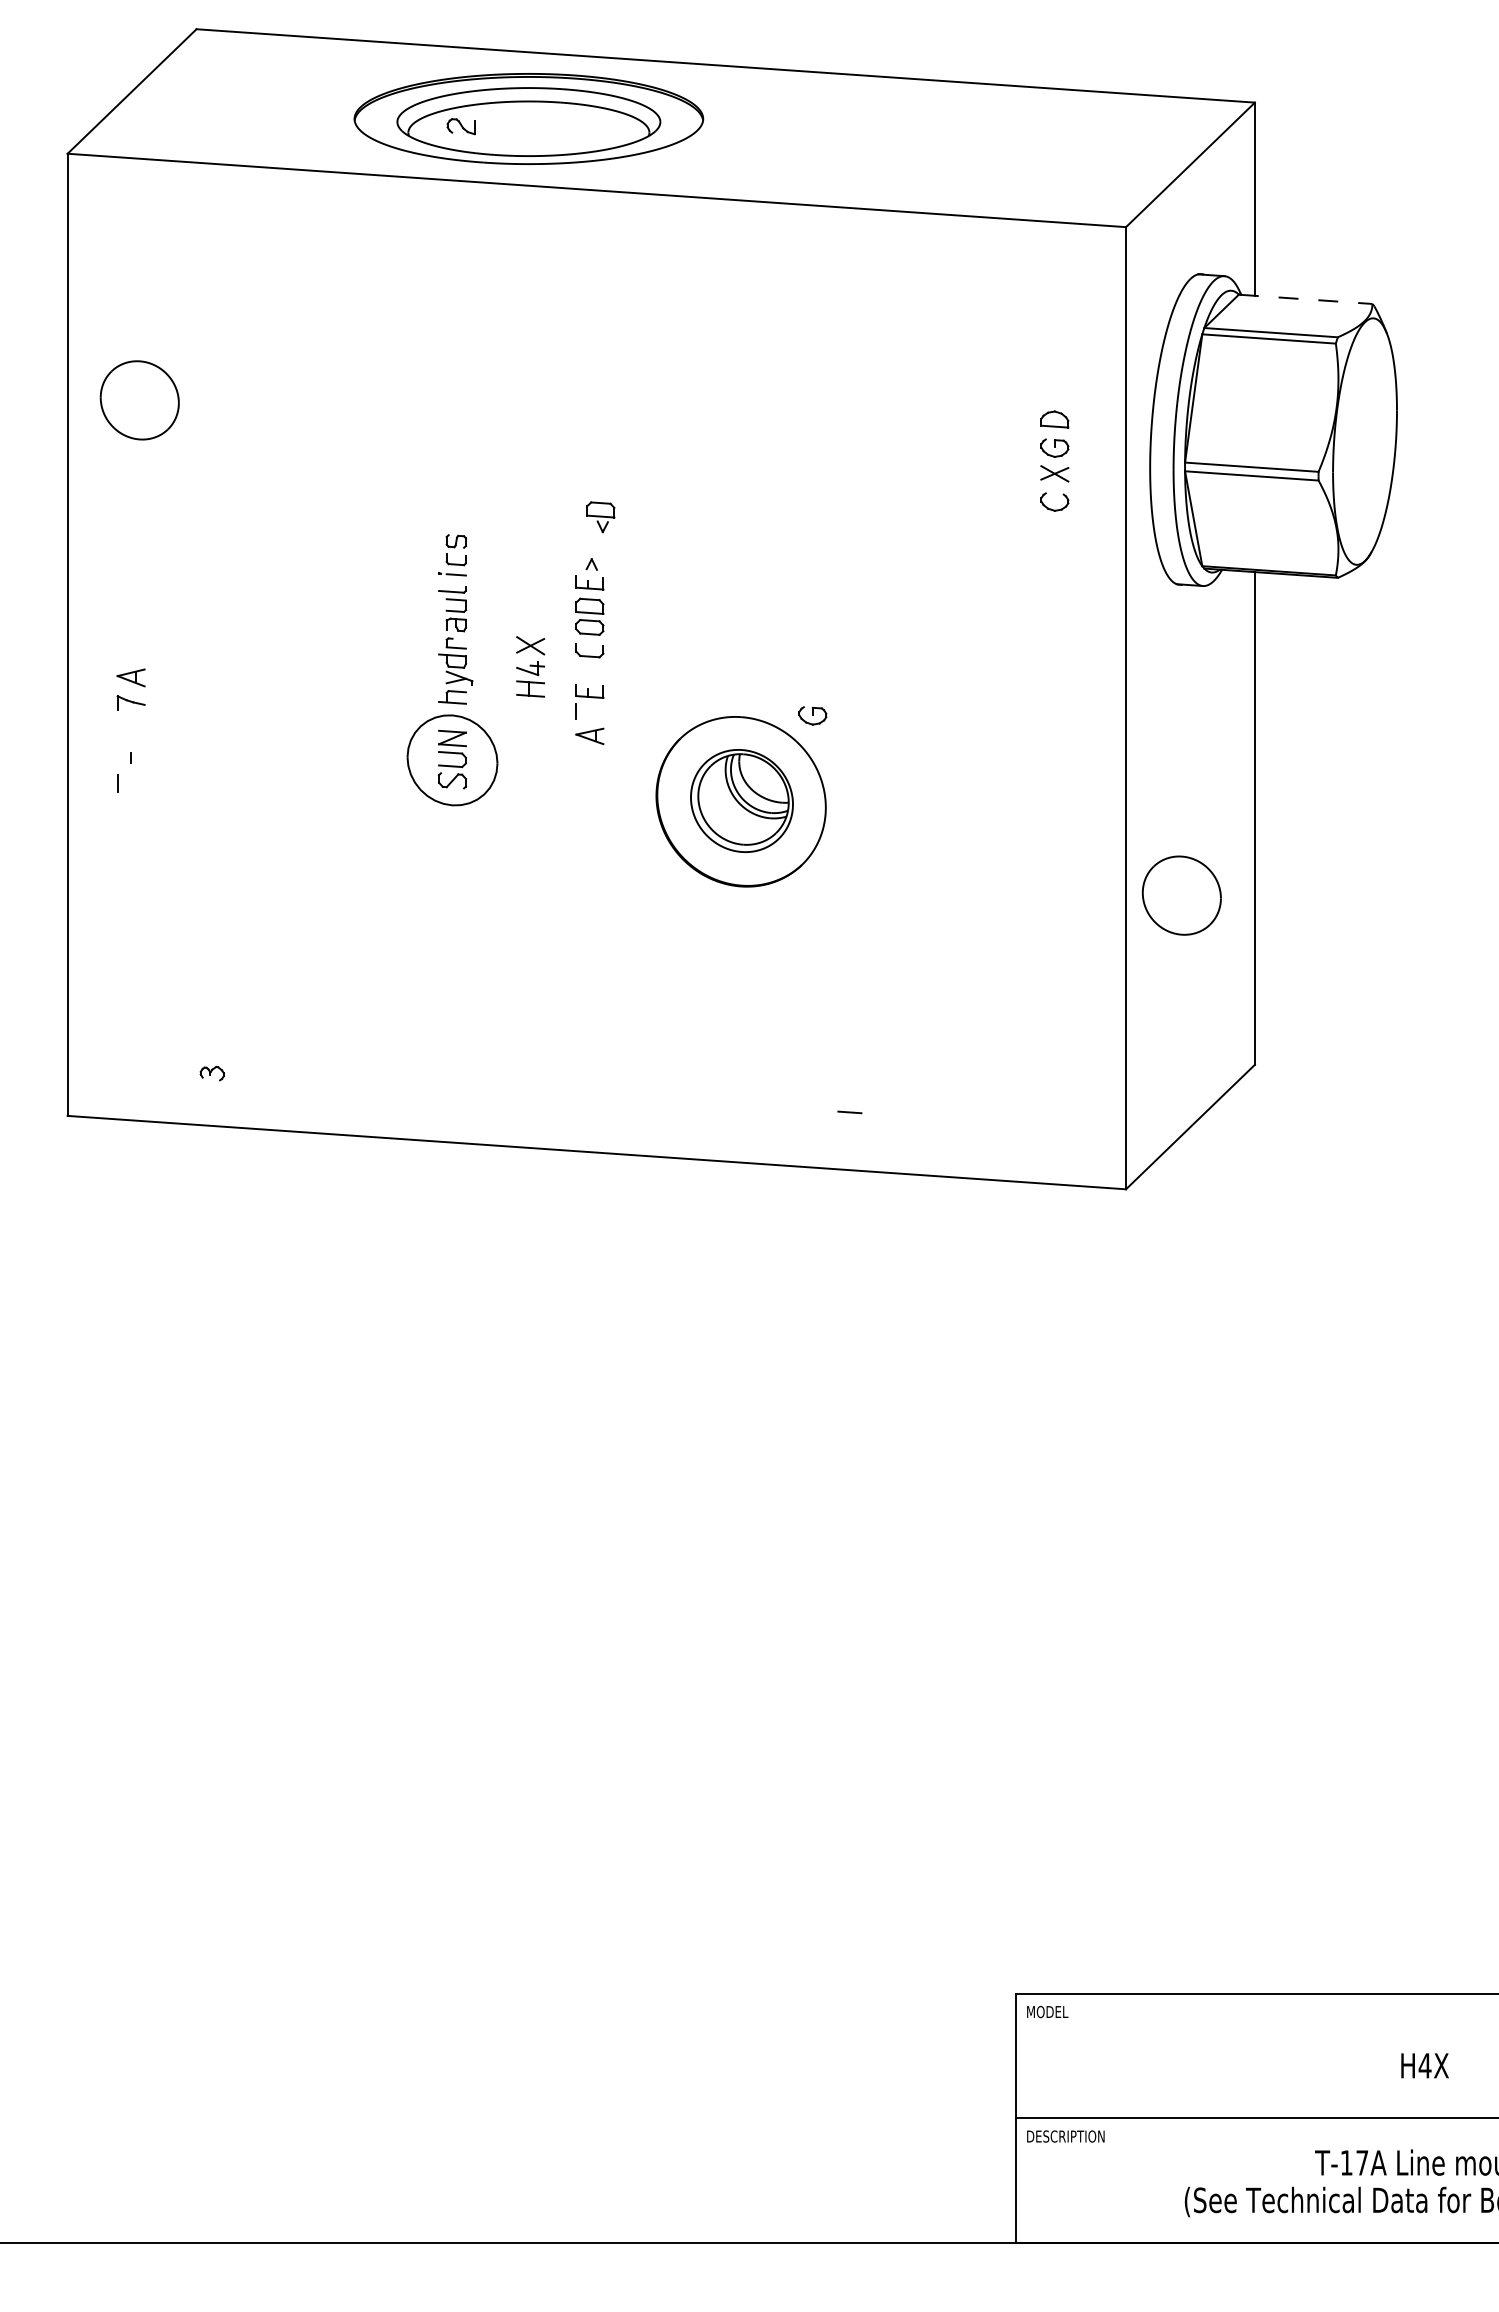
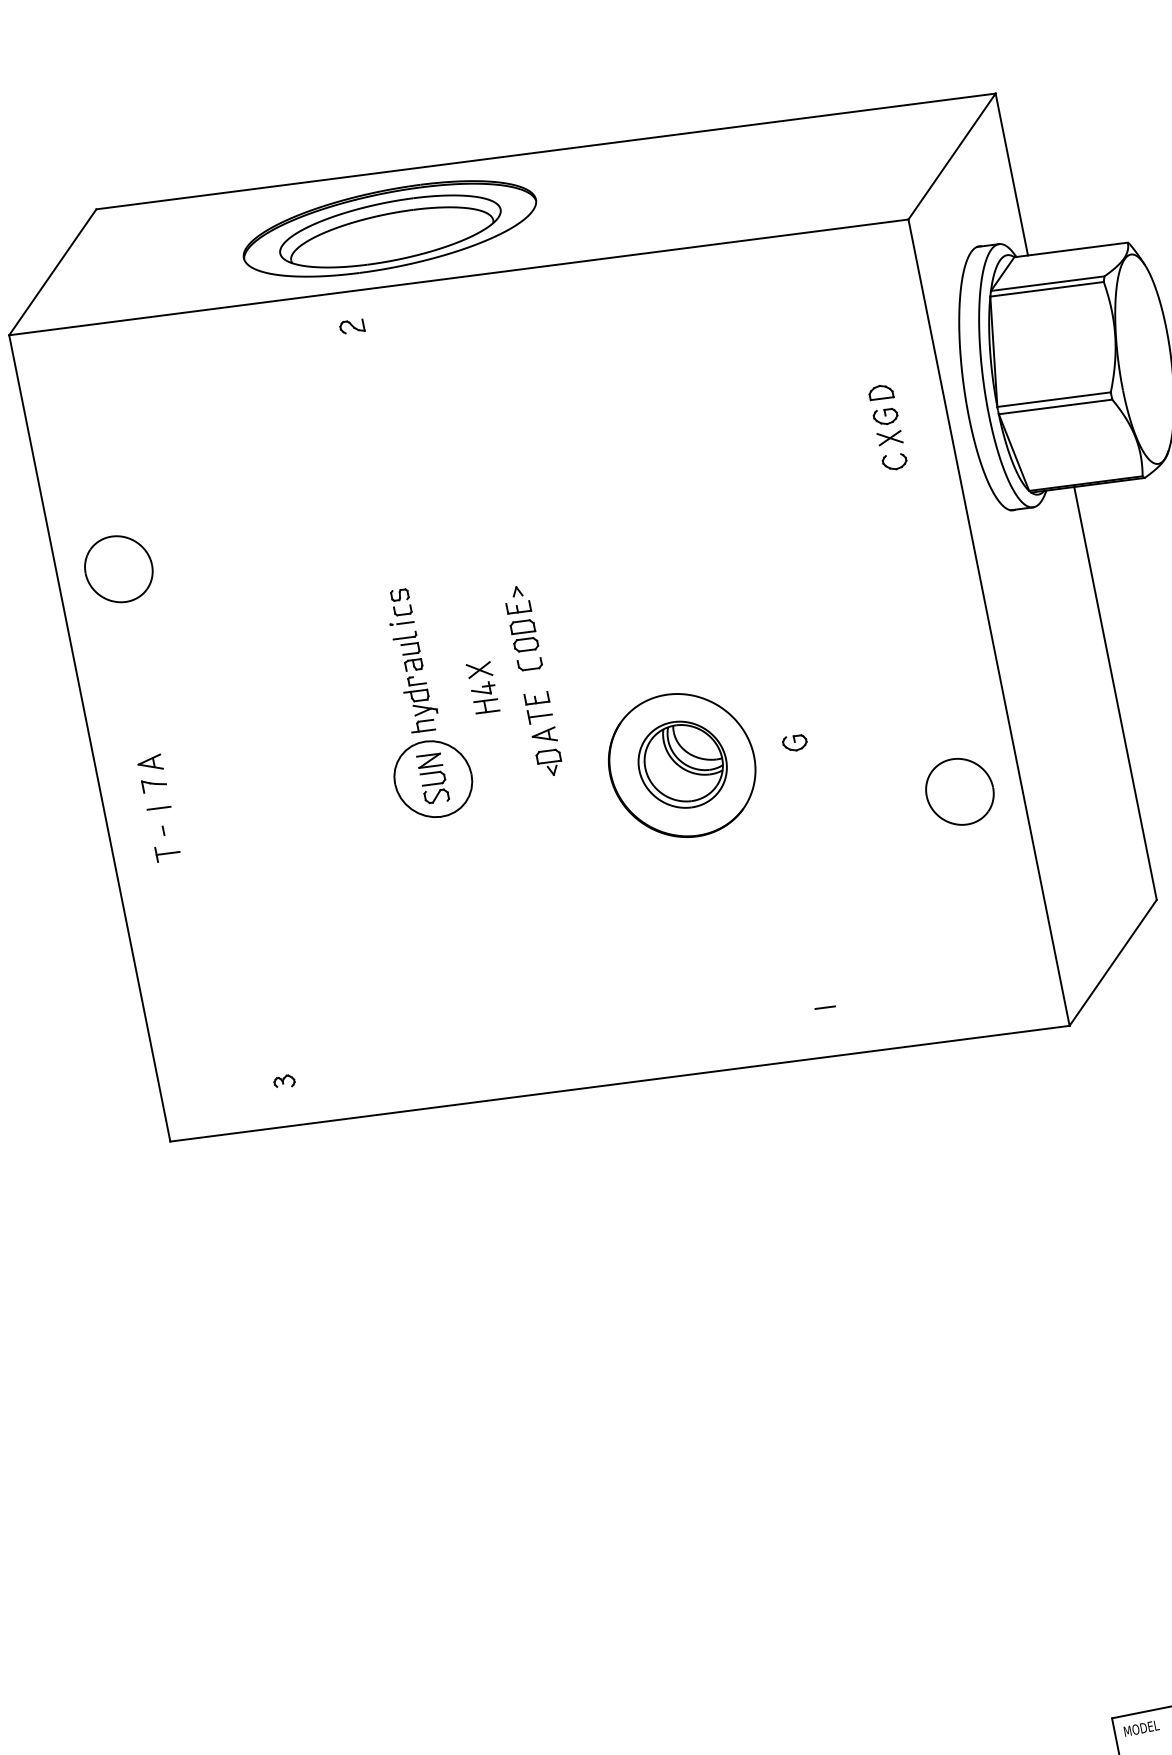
part: (460, 126) -> (351, 326), moved
line: (1305, 299) -> (1070, 250), dashed -> solid
part: (139, 400) -> (118, 569), moved
part: (600, 517) -> (549, 763), moved
line: (589, 712) -> (540, 716), added
part: (812, 715) -> (794, 742), moved
line: (130, 730) -> (158, 808), added
line: (130, 784) -> (167, 853), added
part: (1181, 895) -> (959, 791), moved

